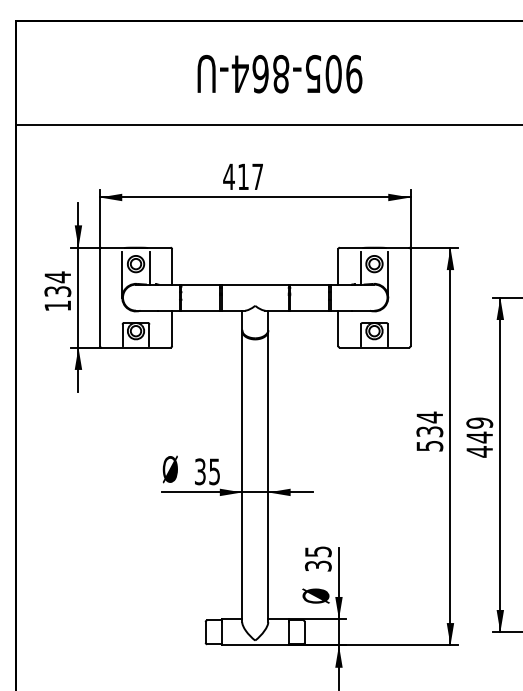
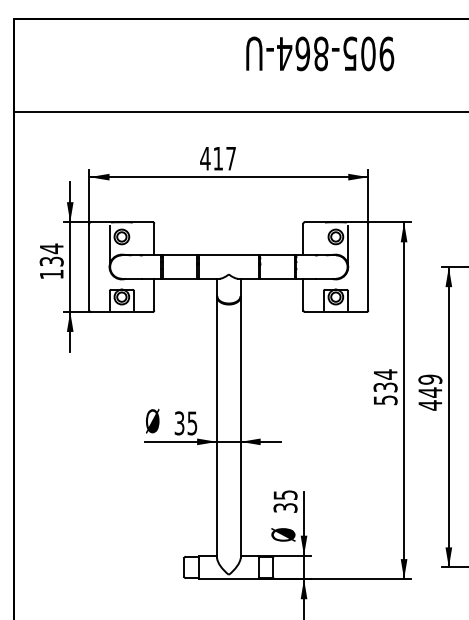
text: (279, 74) -> (319, 54), moved
line: (149, 267) -> (133, 239), removed
line: (360, 267) -> (323, 239), removed

